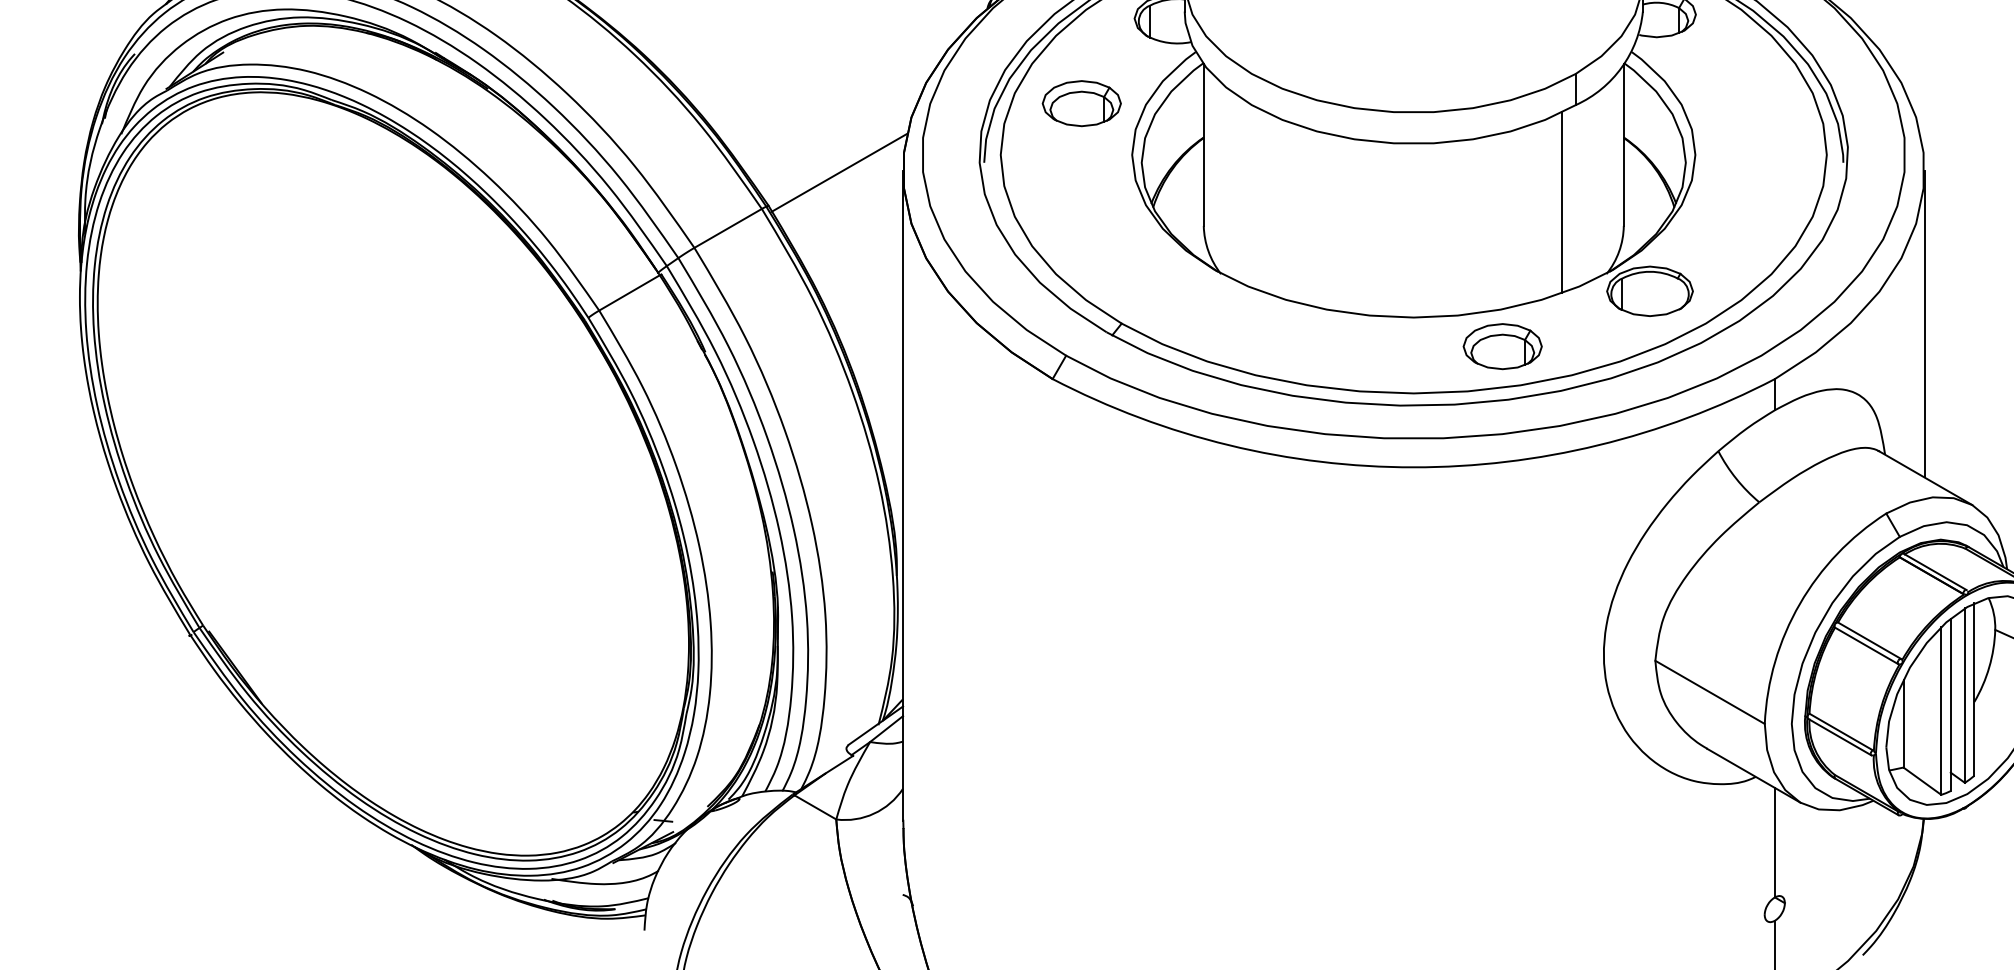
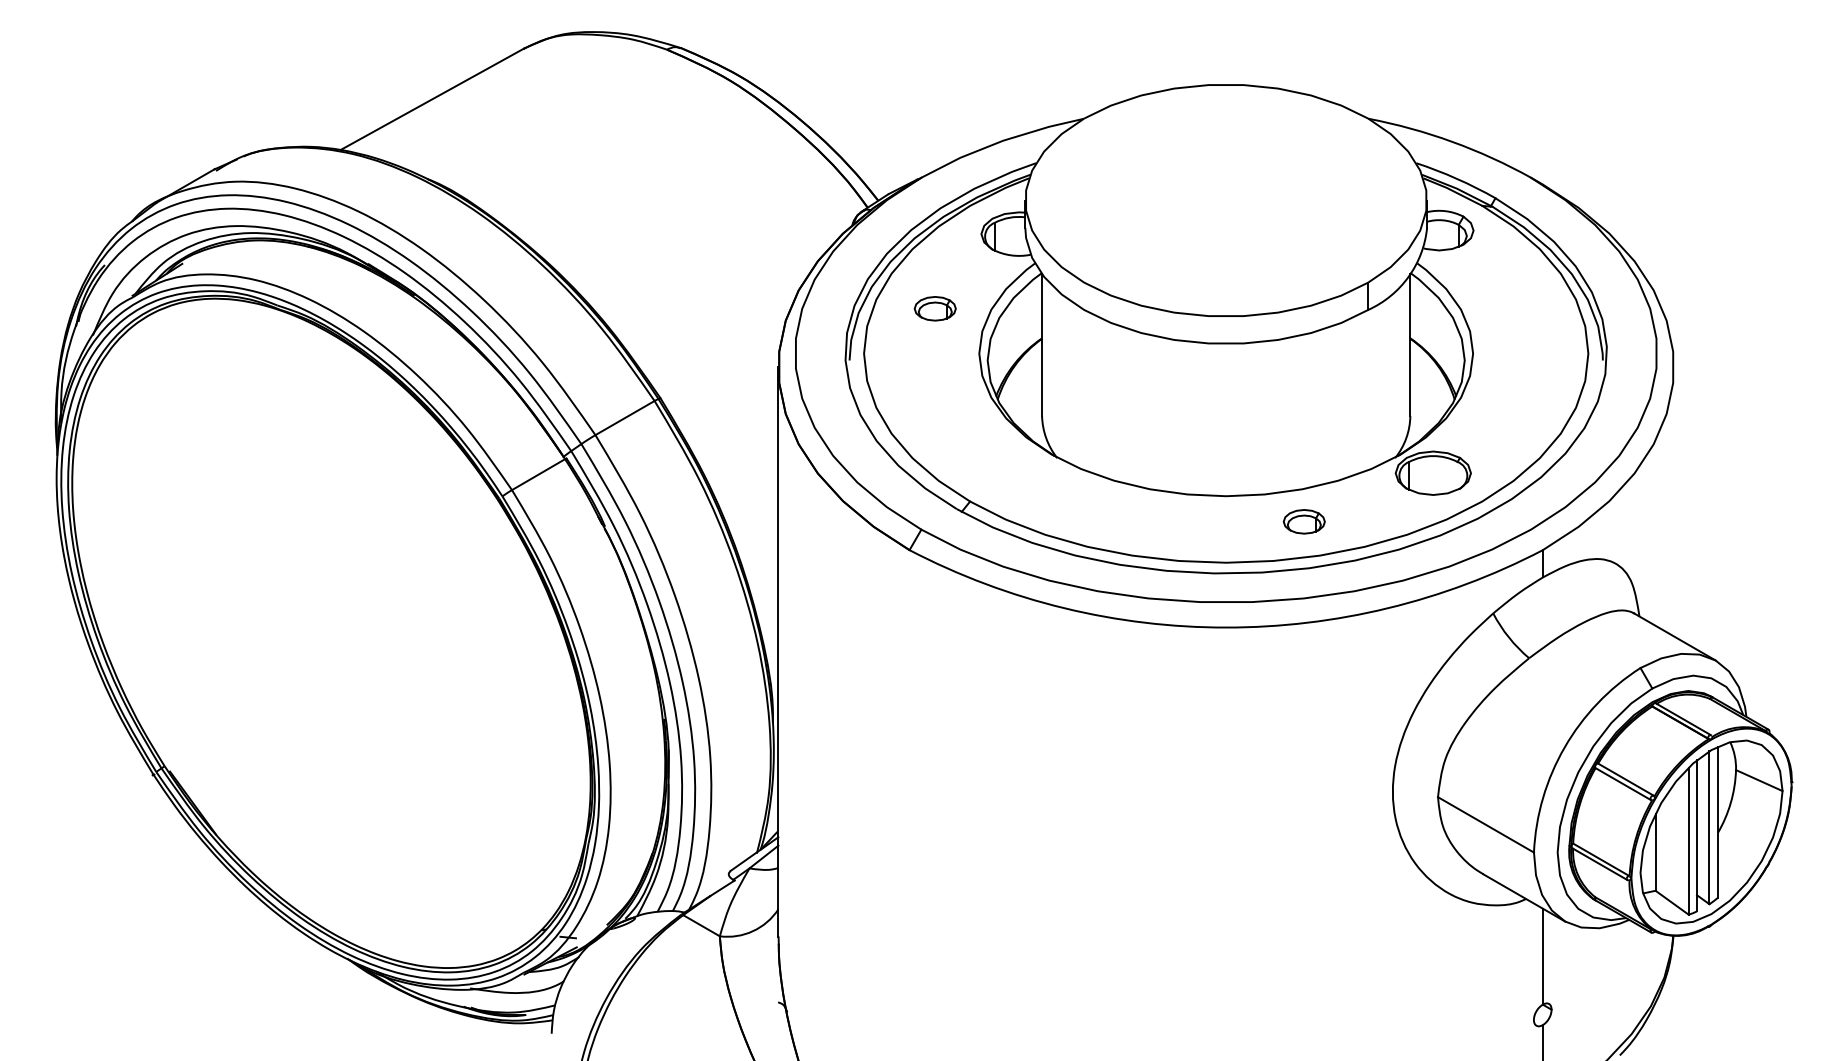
part: (1082, 103) -> (935, 308), size x0.6
line: (839, 173) -> (722, 369), removed
line: (1562, 202) -> (1356, 395), removed
line: (1925, 323) -> (1674, 501), removed
part: (1503, 346) -> (1304, 521), size x0.6

